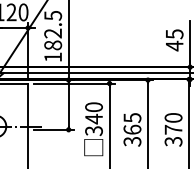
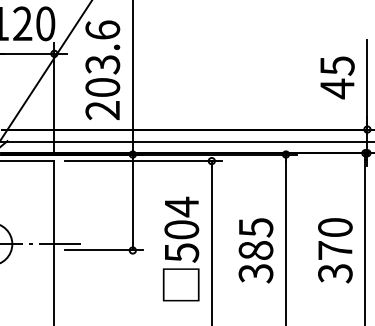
text: (53, 36) -> (103, 70), 182.5 -> 203.6
text: (93, 118) -> (180, 228), 340 -> 504
text: (132, 129) -> (256, 249), 365 -> 385

